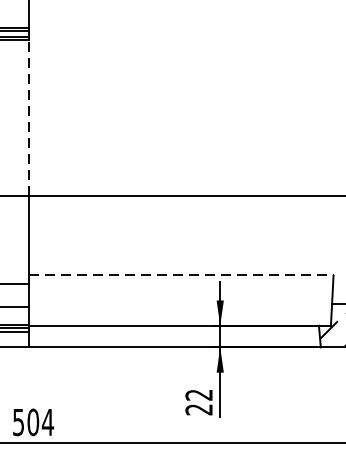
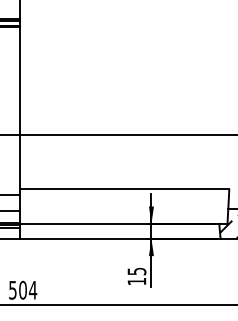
line: (28, 118) -> (19, 81), dashed -> solid
line: (181, 274) -> (124, 188), dashed -> solid
text: (198, 402) -> (136, 276), 22 -> 15

